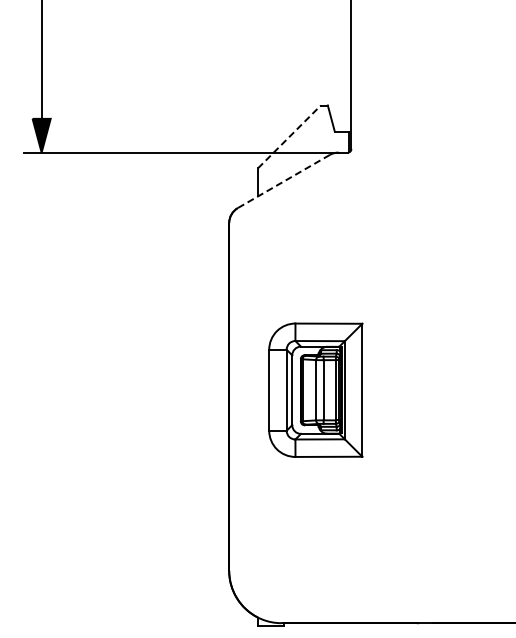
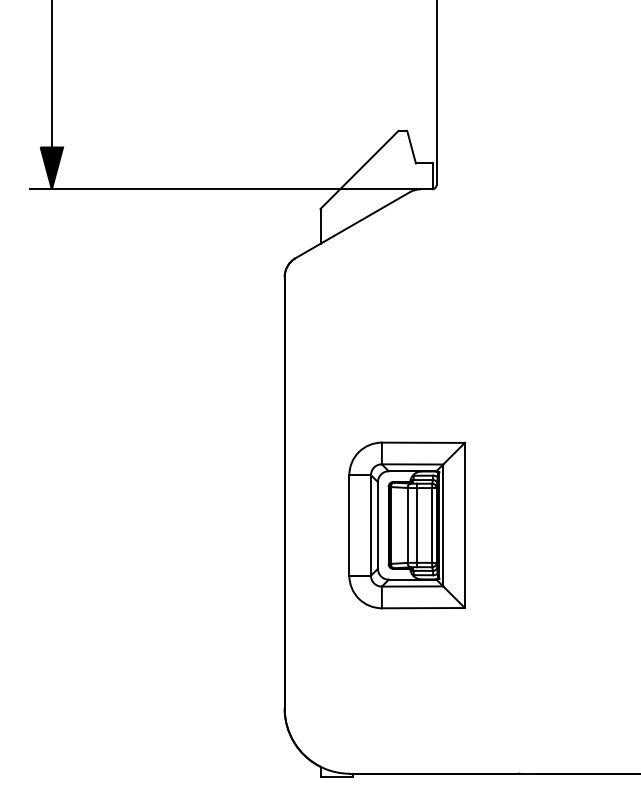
line: (289, 136) -> (359, 169), dashed -> solid
line: (283, 181) -> (352, 225), dashed -> solid
part: (315, 389) -> (406, 524), moved

